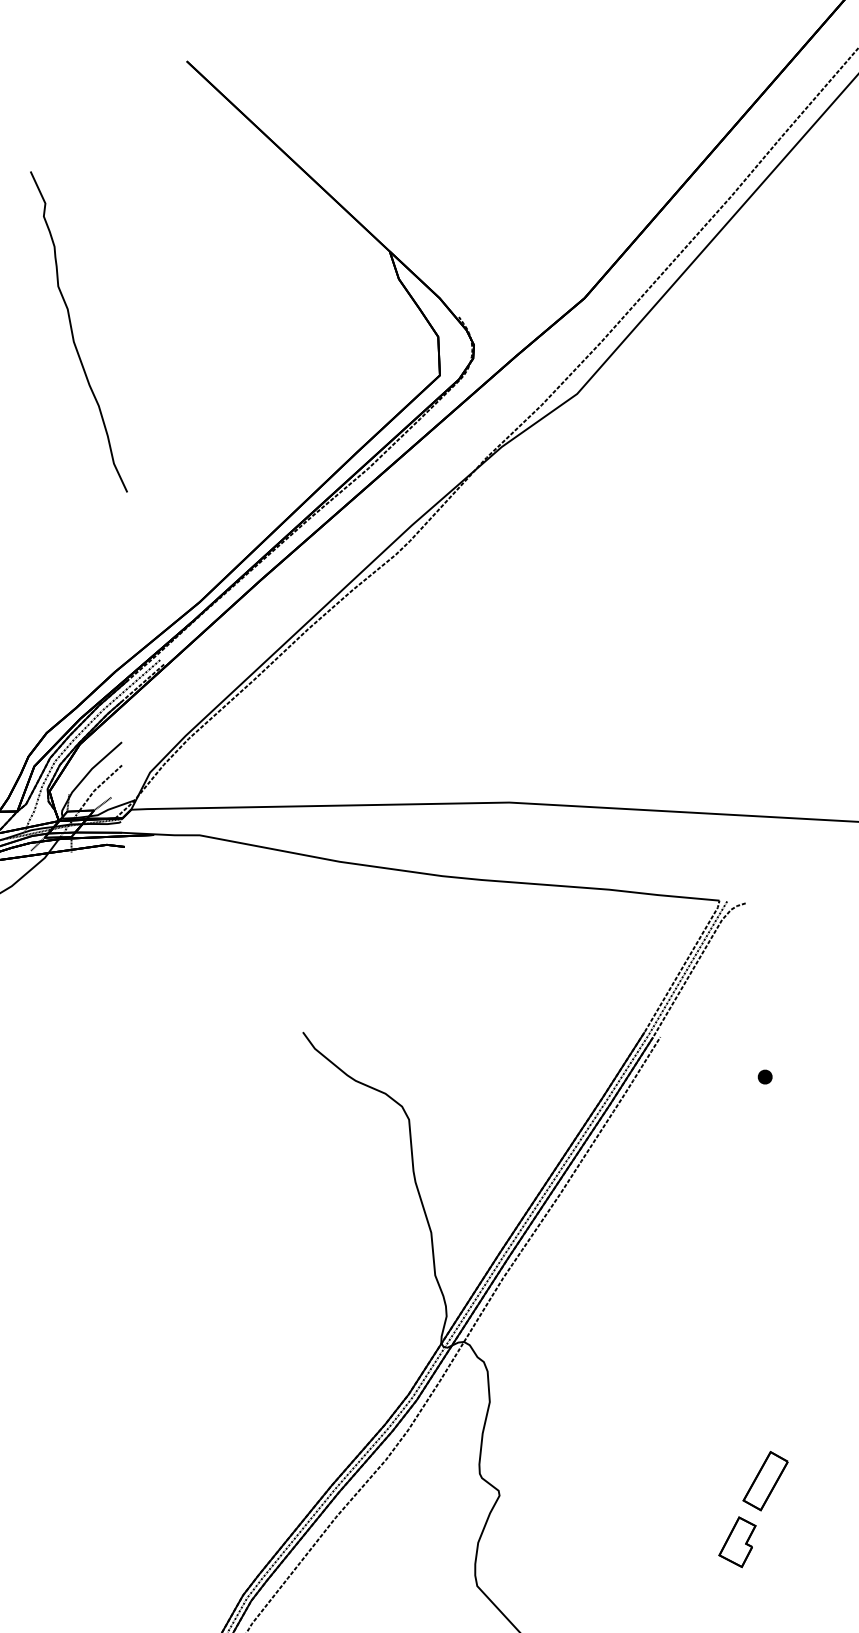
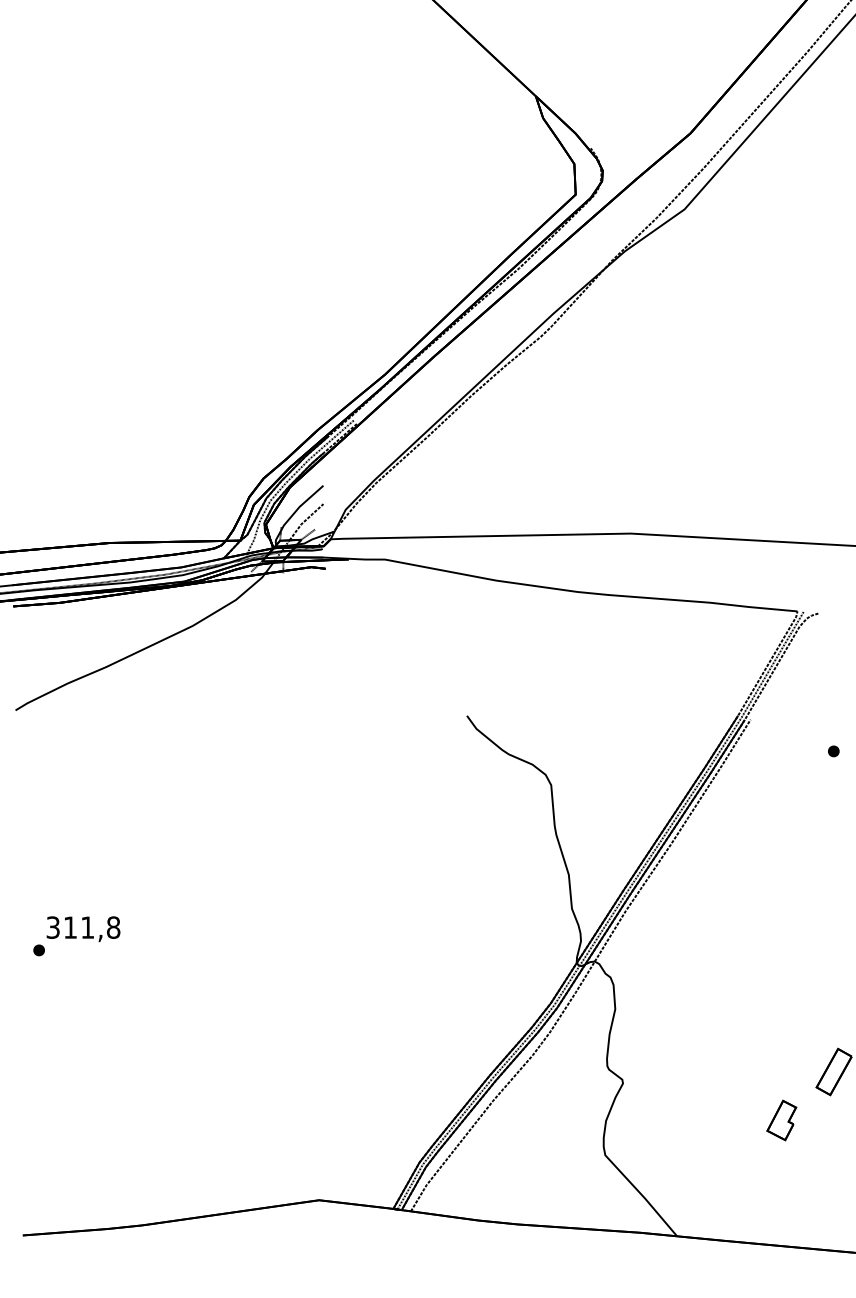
curve: (72, 331) -> (284, 159), removed
part: (737, 1542) -> (781, 1120), moved

